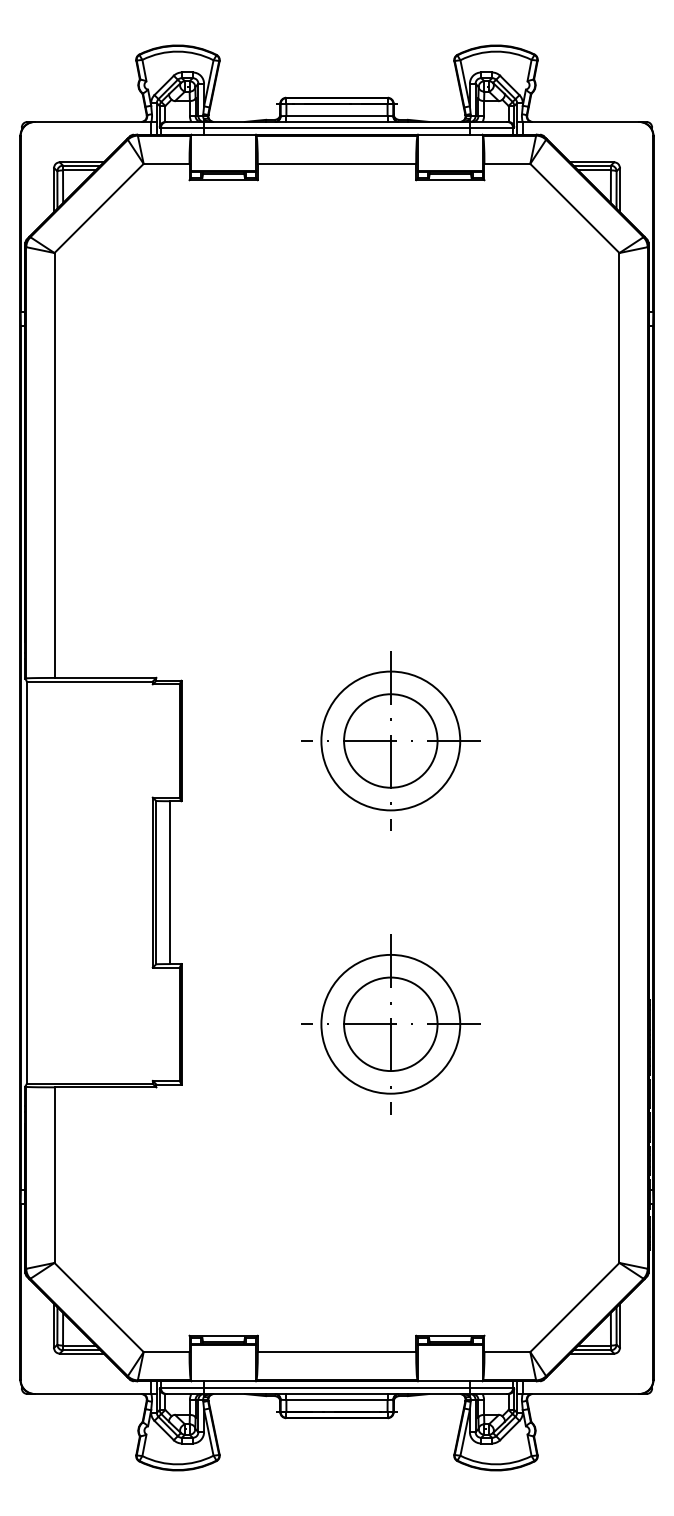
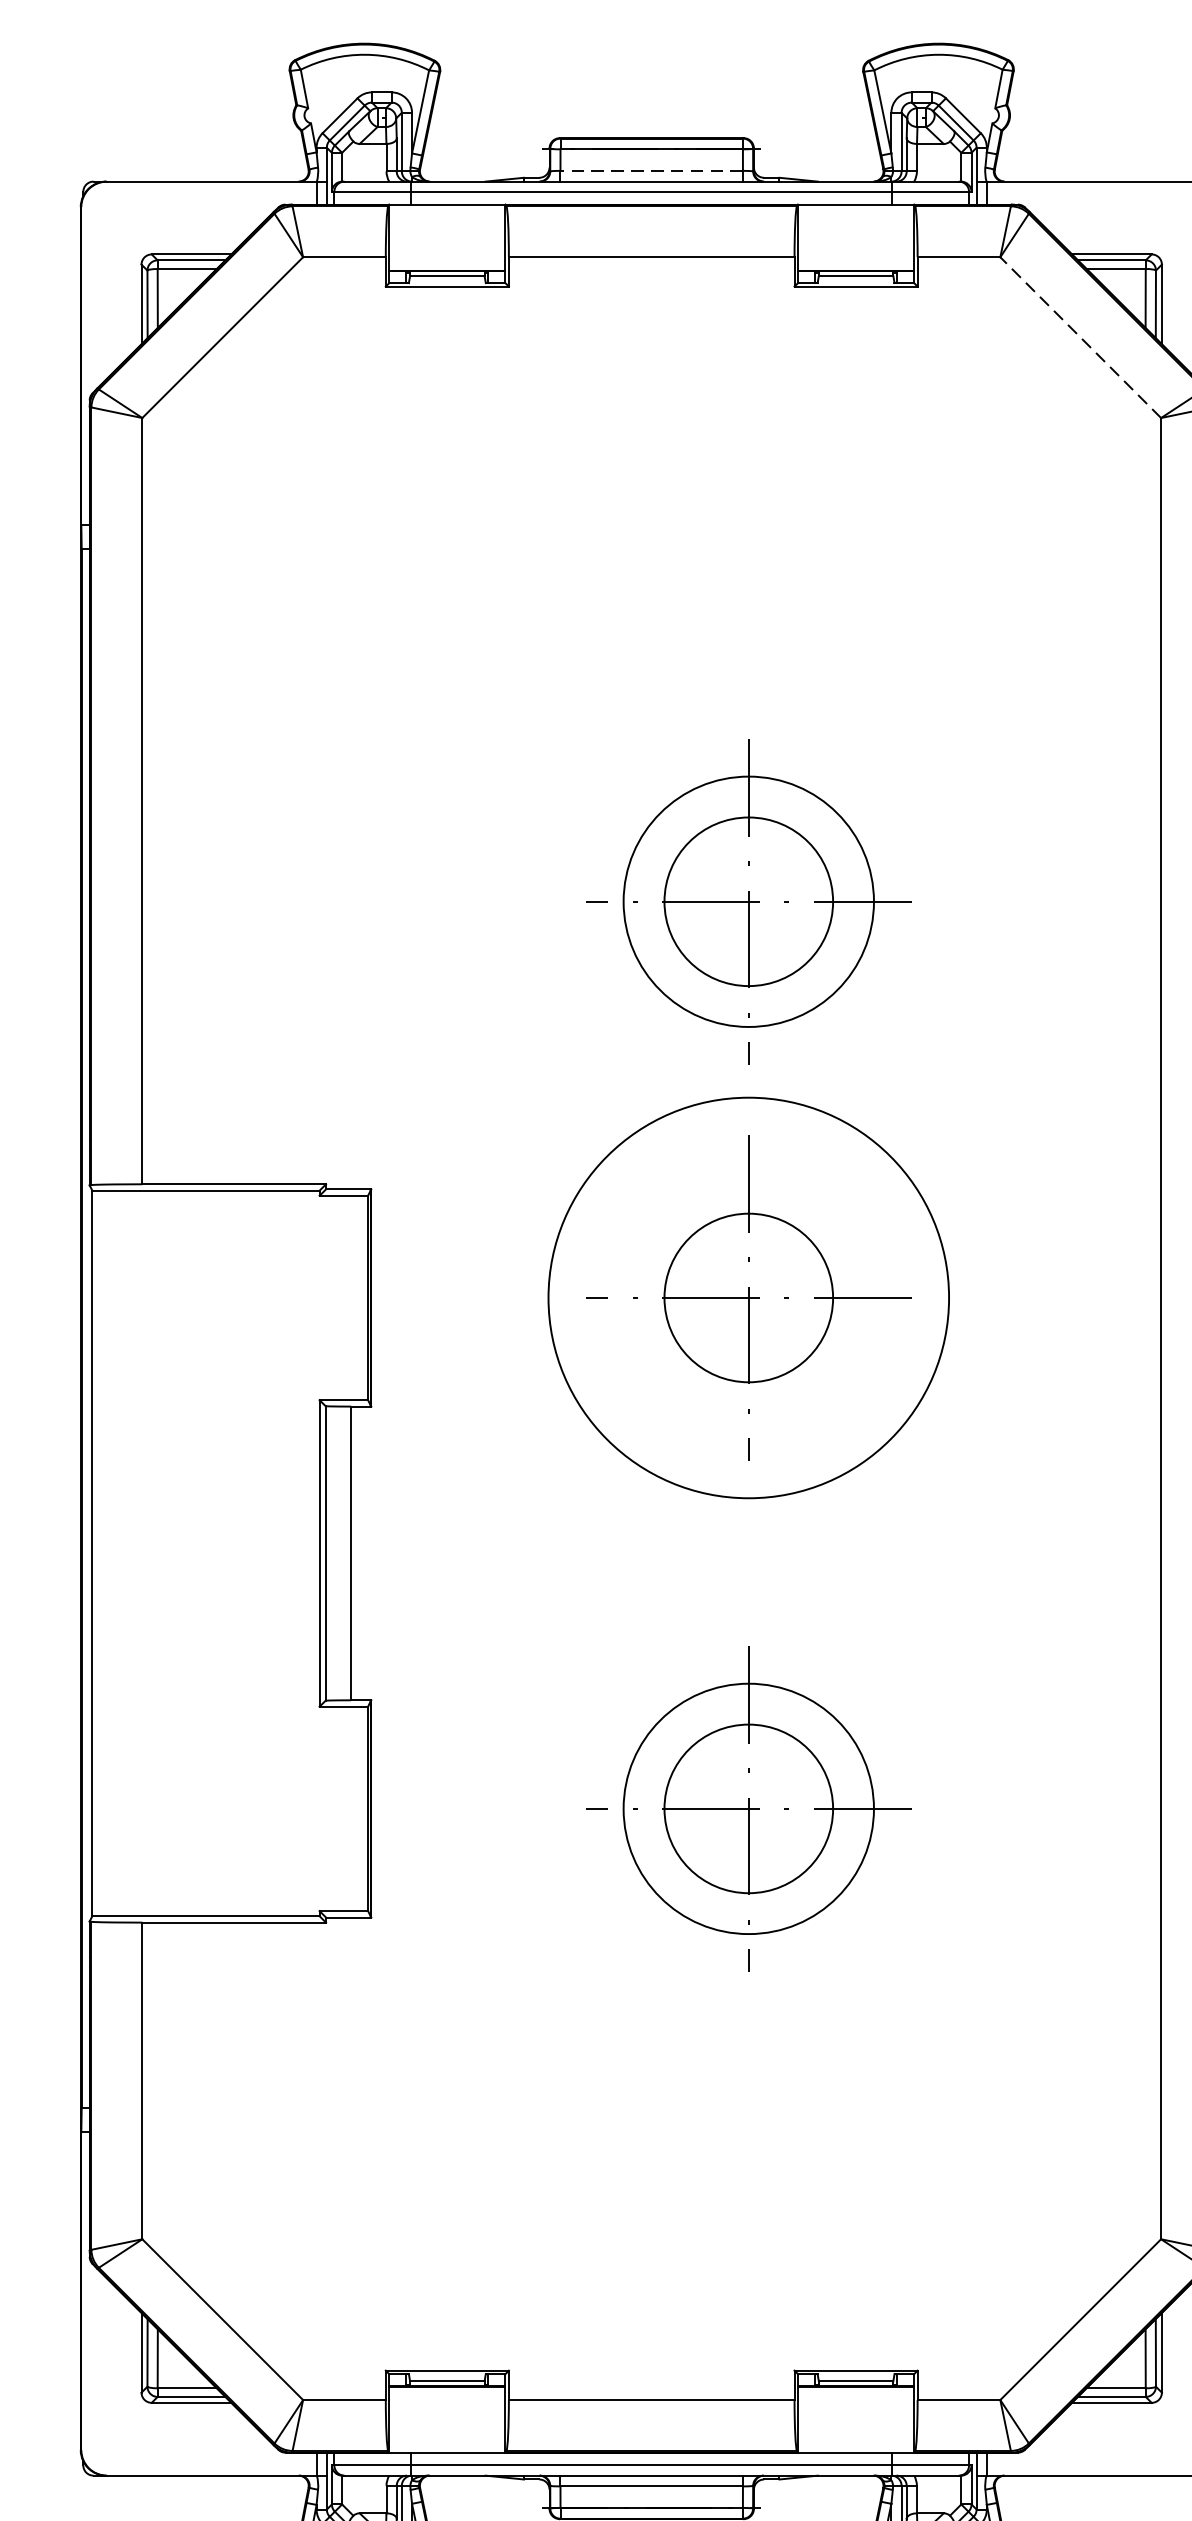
line: (337, 116) -> (652, 171), solid -> dashed
line: (574, 208) -> (1080, 337), solid -> dashed
part: (390, 521) -> (748, 902), added
circle: (390, 740) -> (748, 1297), size x1.6

